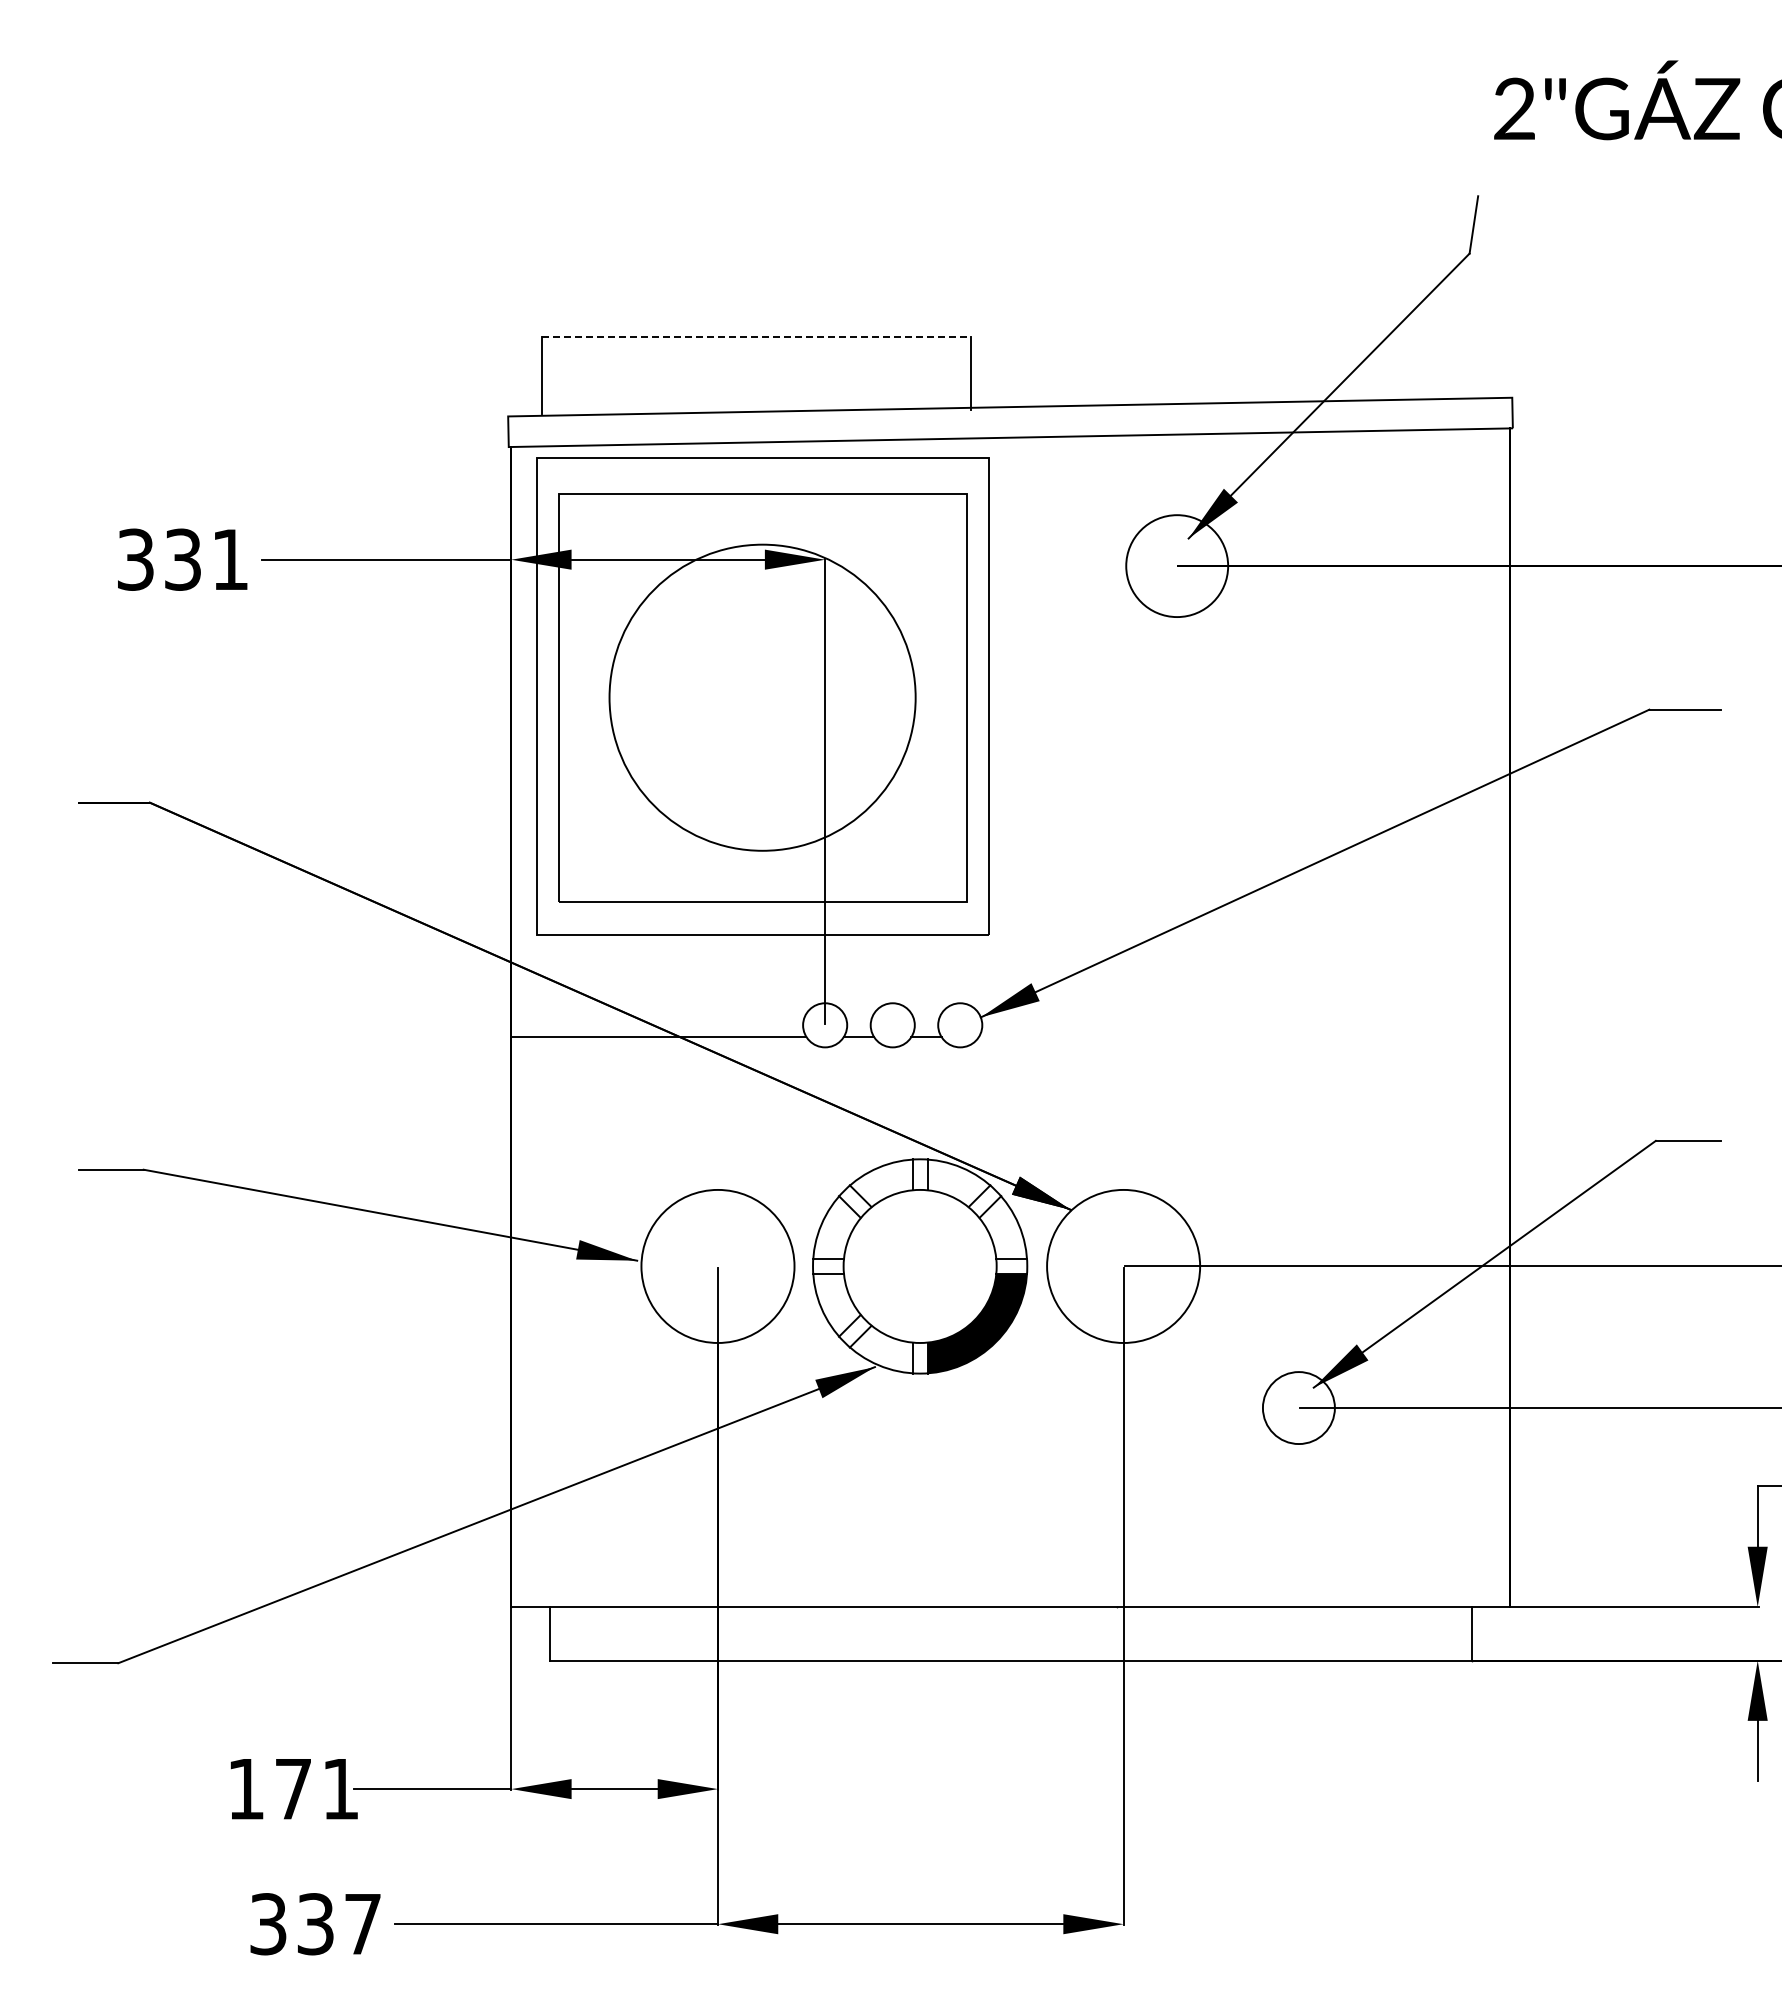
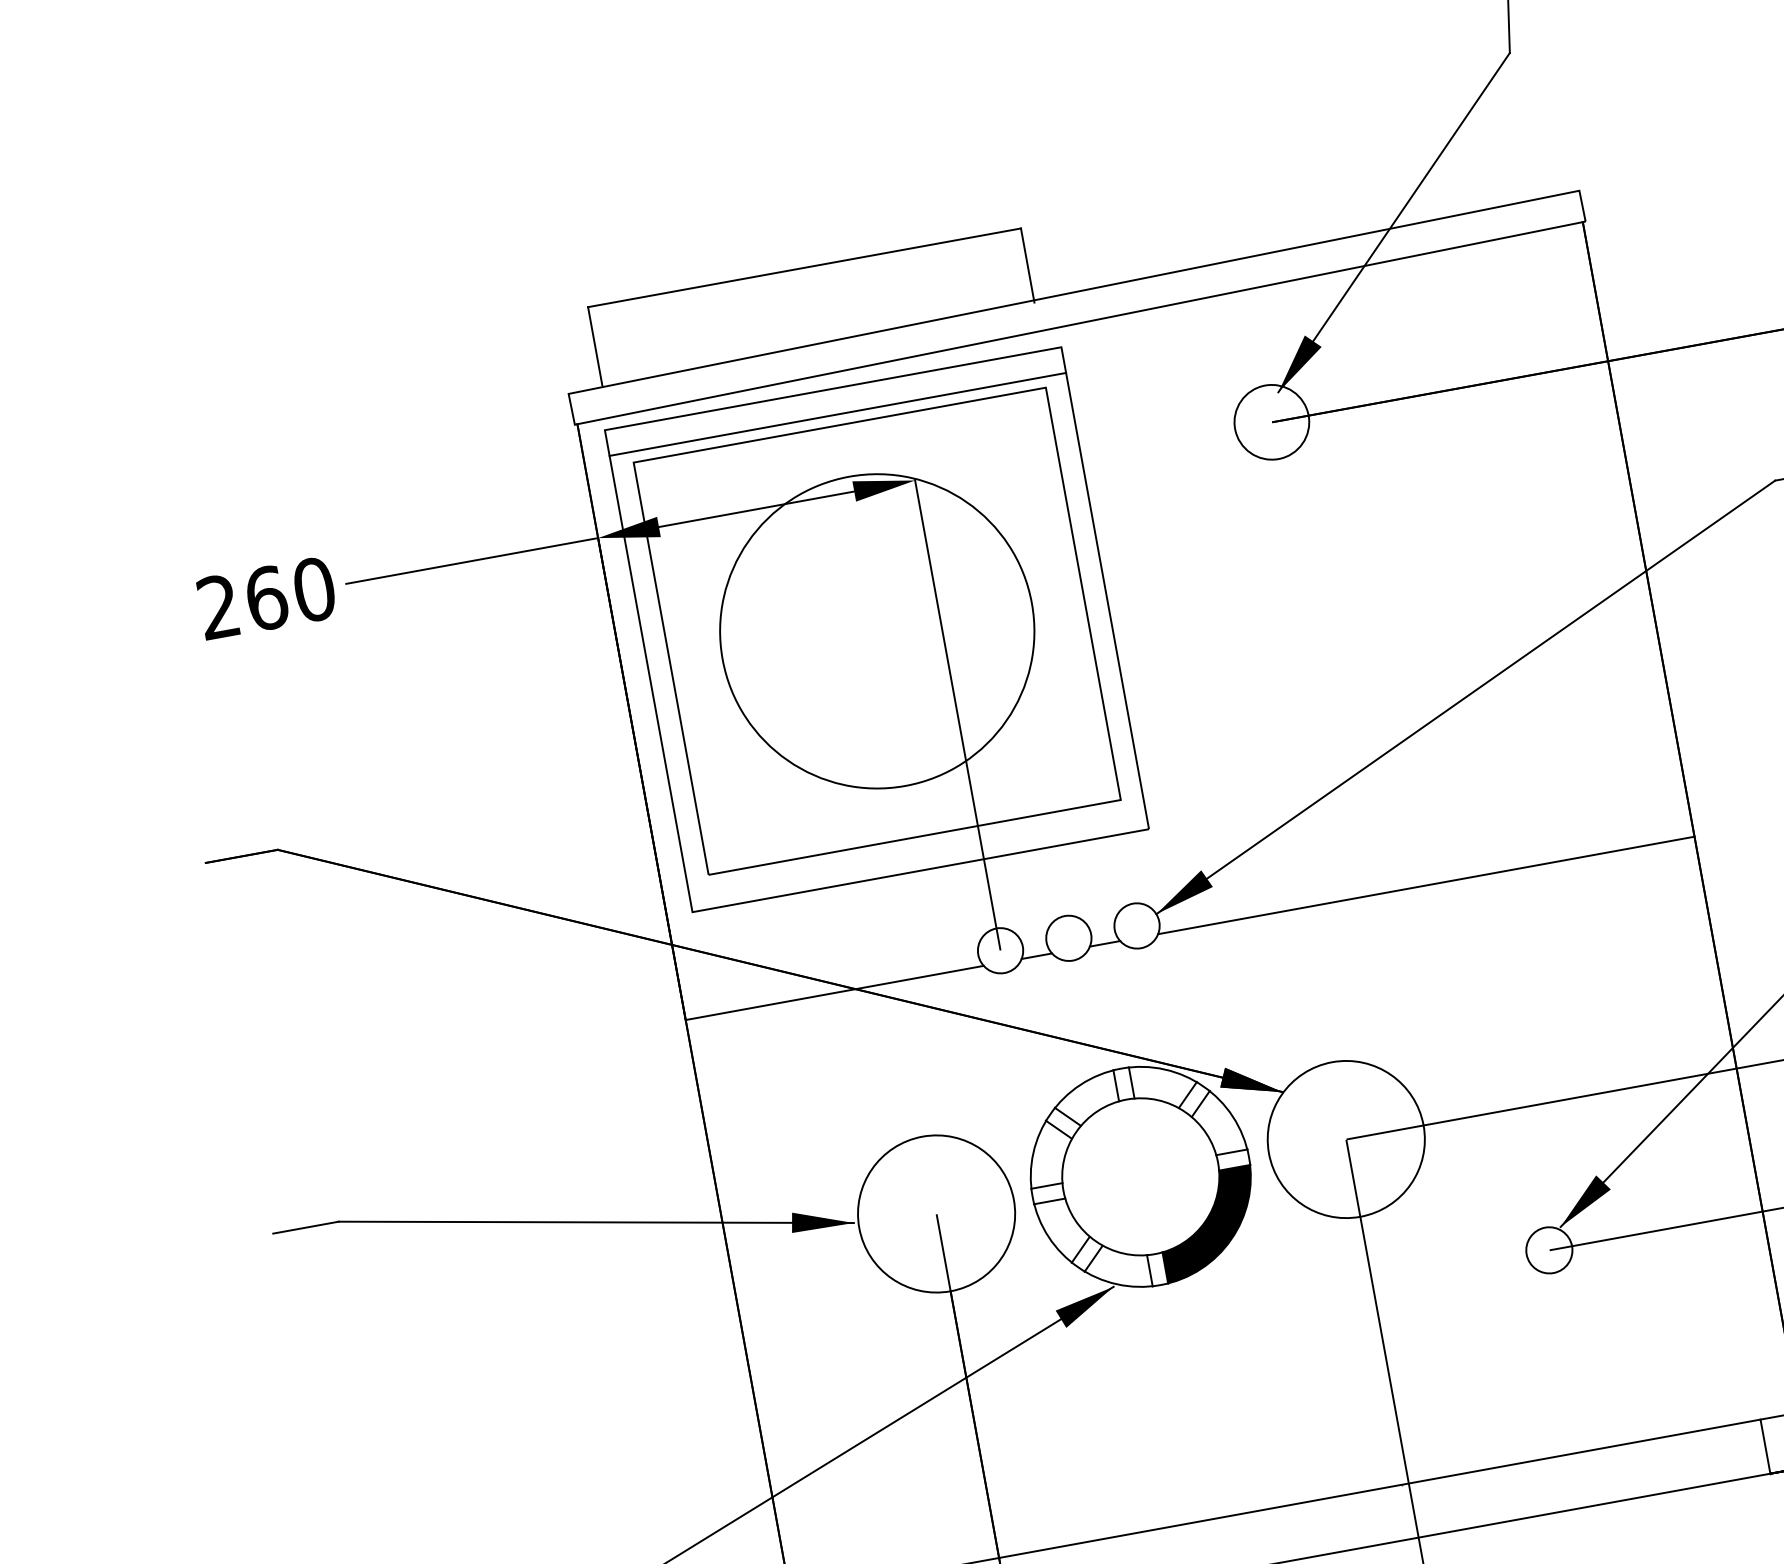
line: (756, 336) -> (804, 267), dashed -> solid
line: (762, 482) -> (837, 413), added
text: (183, 559) -> (266, 598), 331 -> 260
circle: (1176, 565) -> (1271, 421), size x0.71
line: (1244, 1036) -> (1426, 885), added
circle: (1298, 1407) -> (1548, 1249), size x0.62

